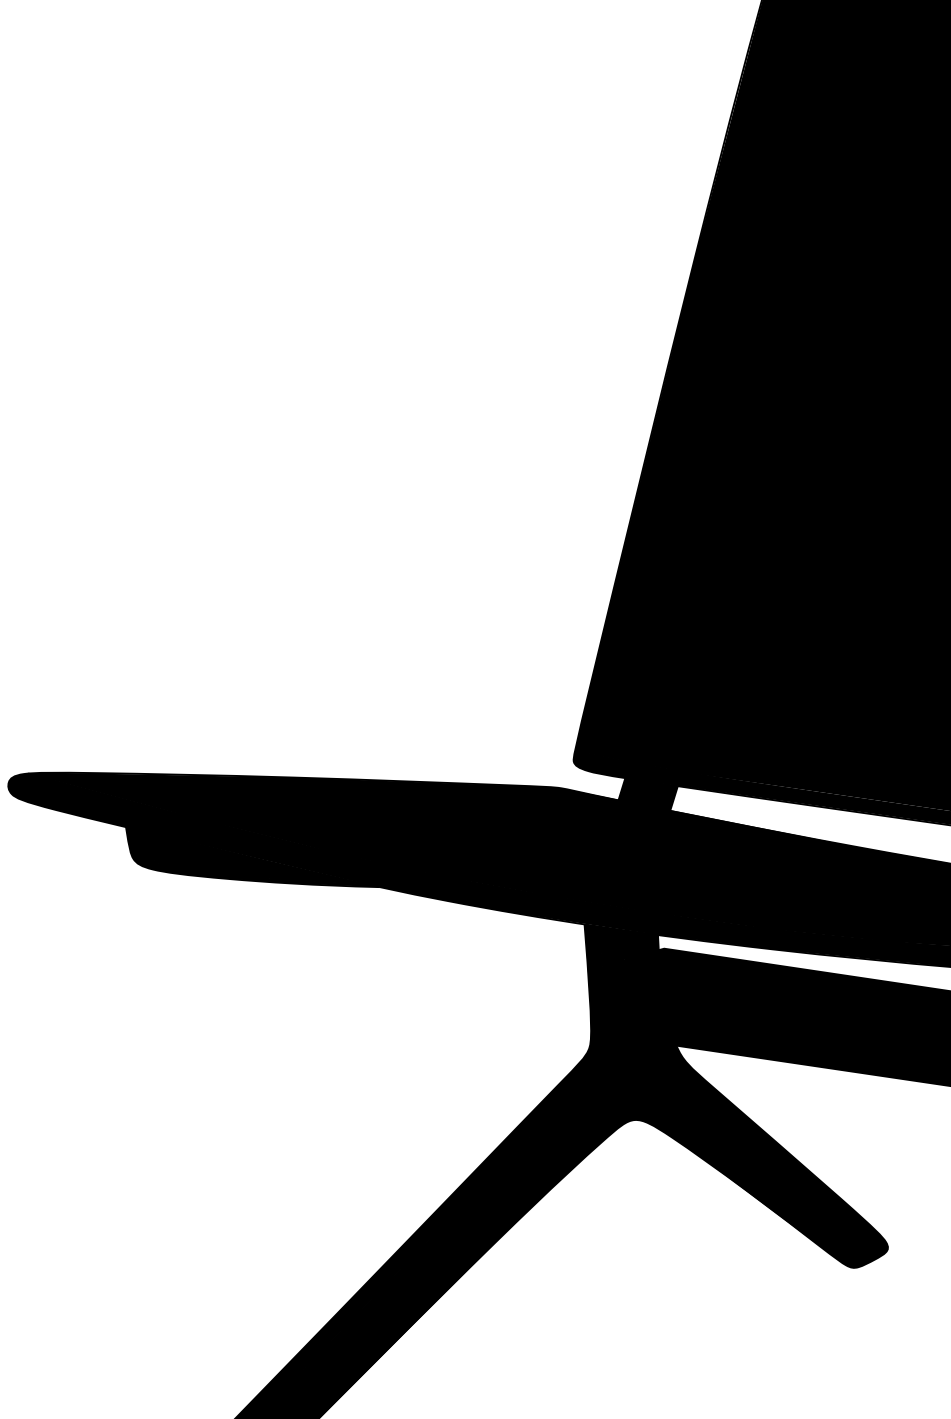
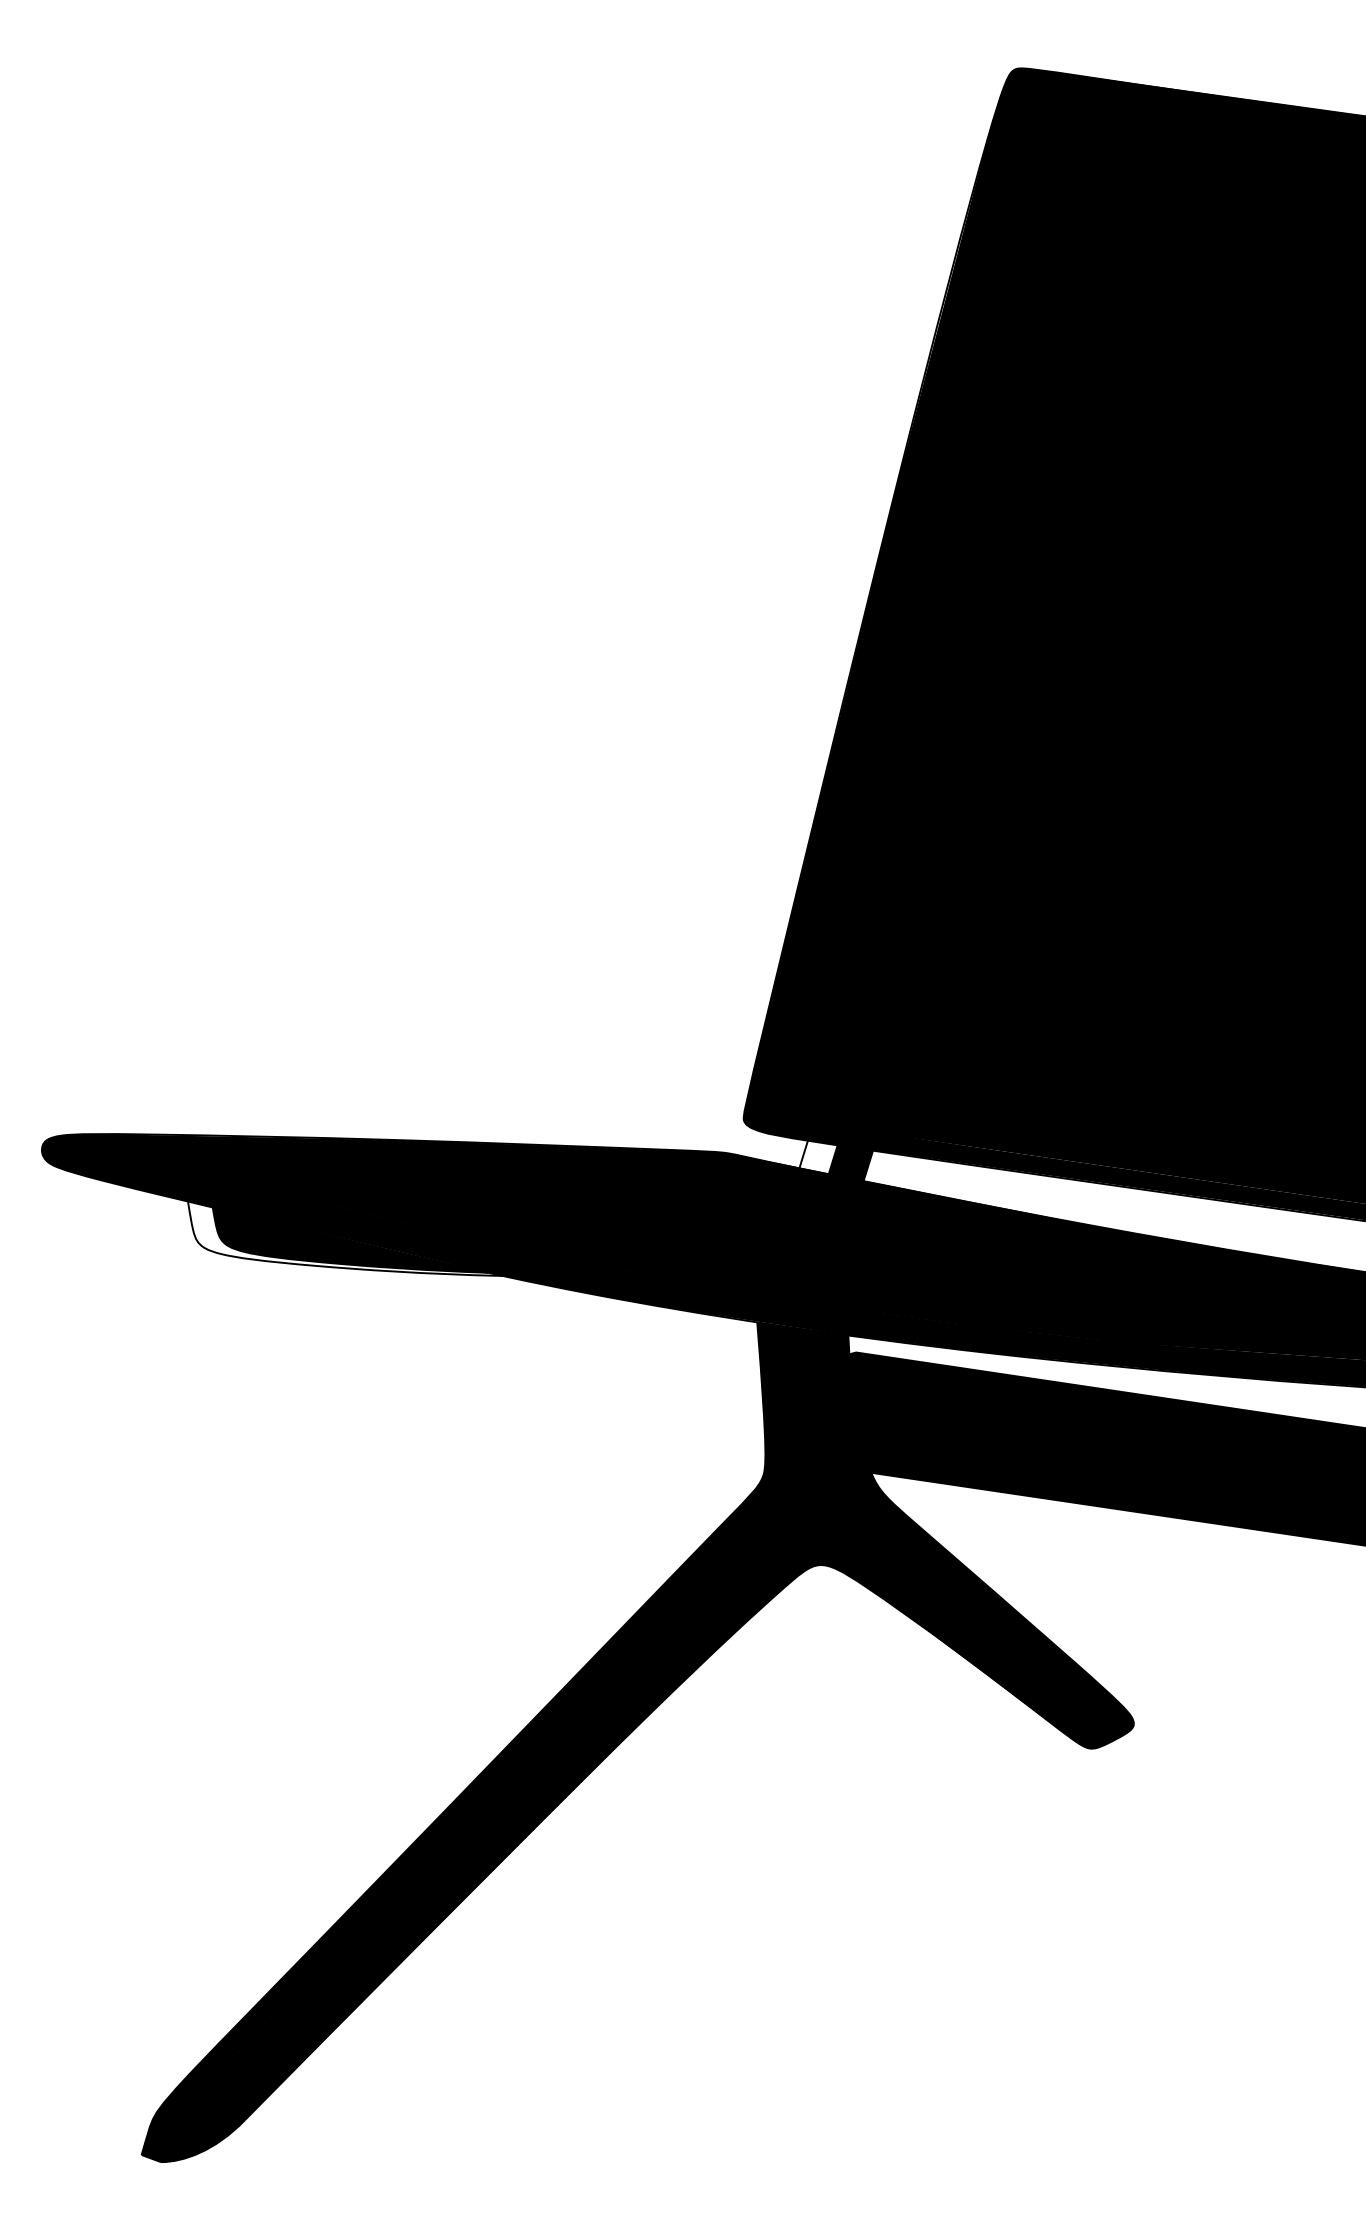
fill: (633, 791) -> (818, 1157), removed
fill: (252, 856) -> (345, 1238), removed

